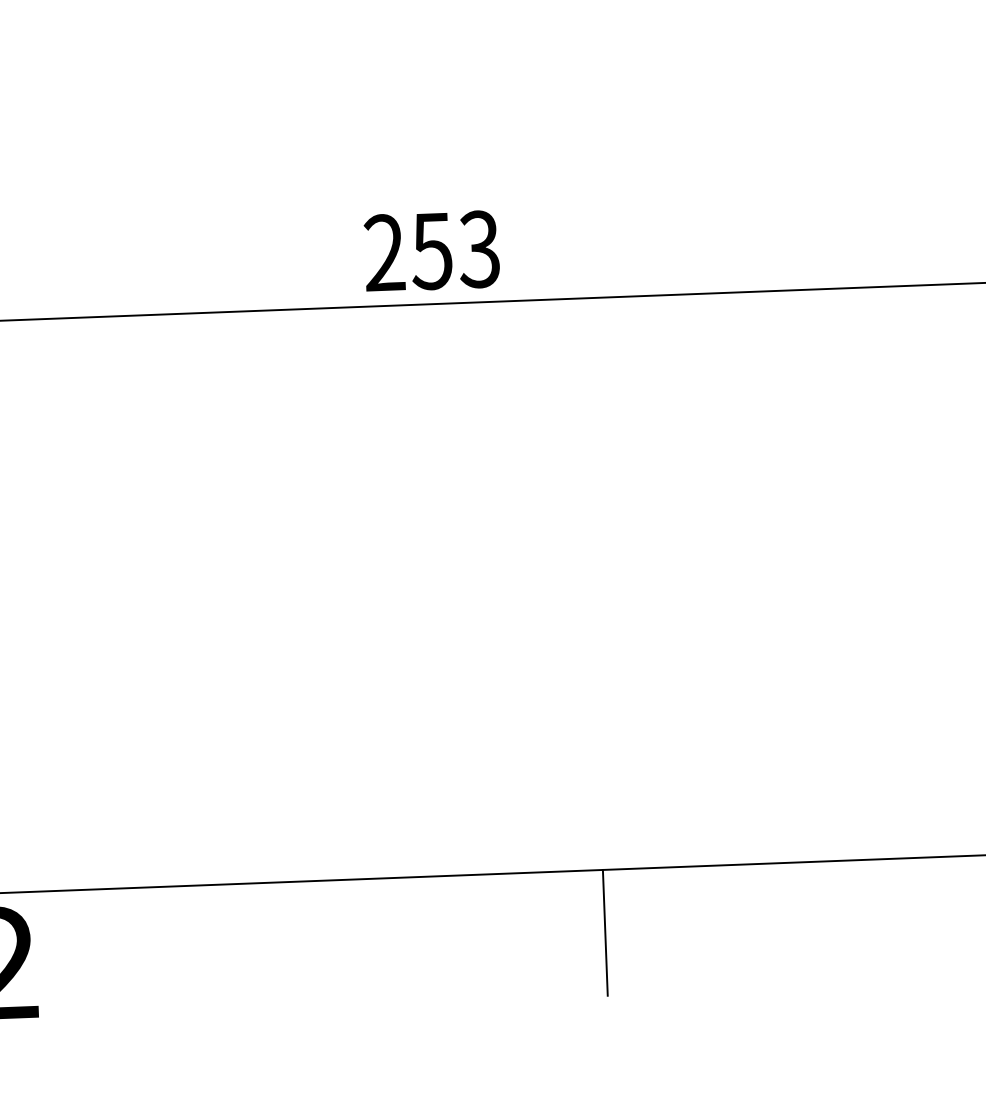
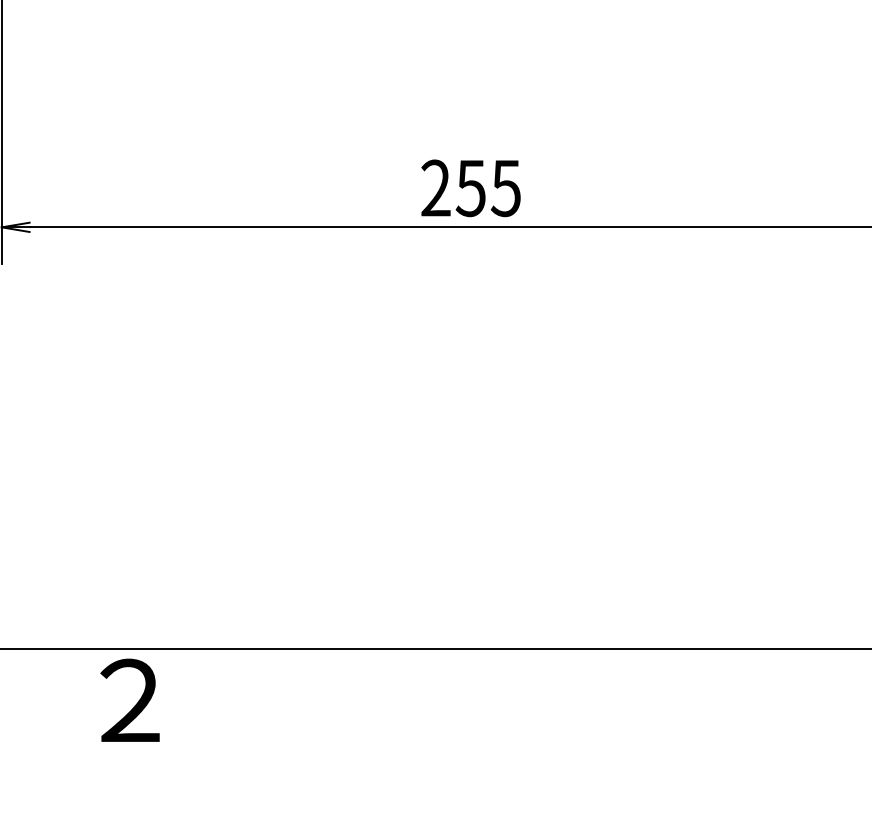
text: (478, 248) -> (505, 187), 253 -> 255
line: (605, 932) -> (579, 695), removed

